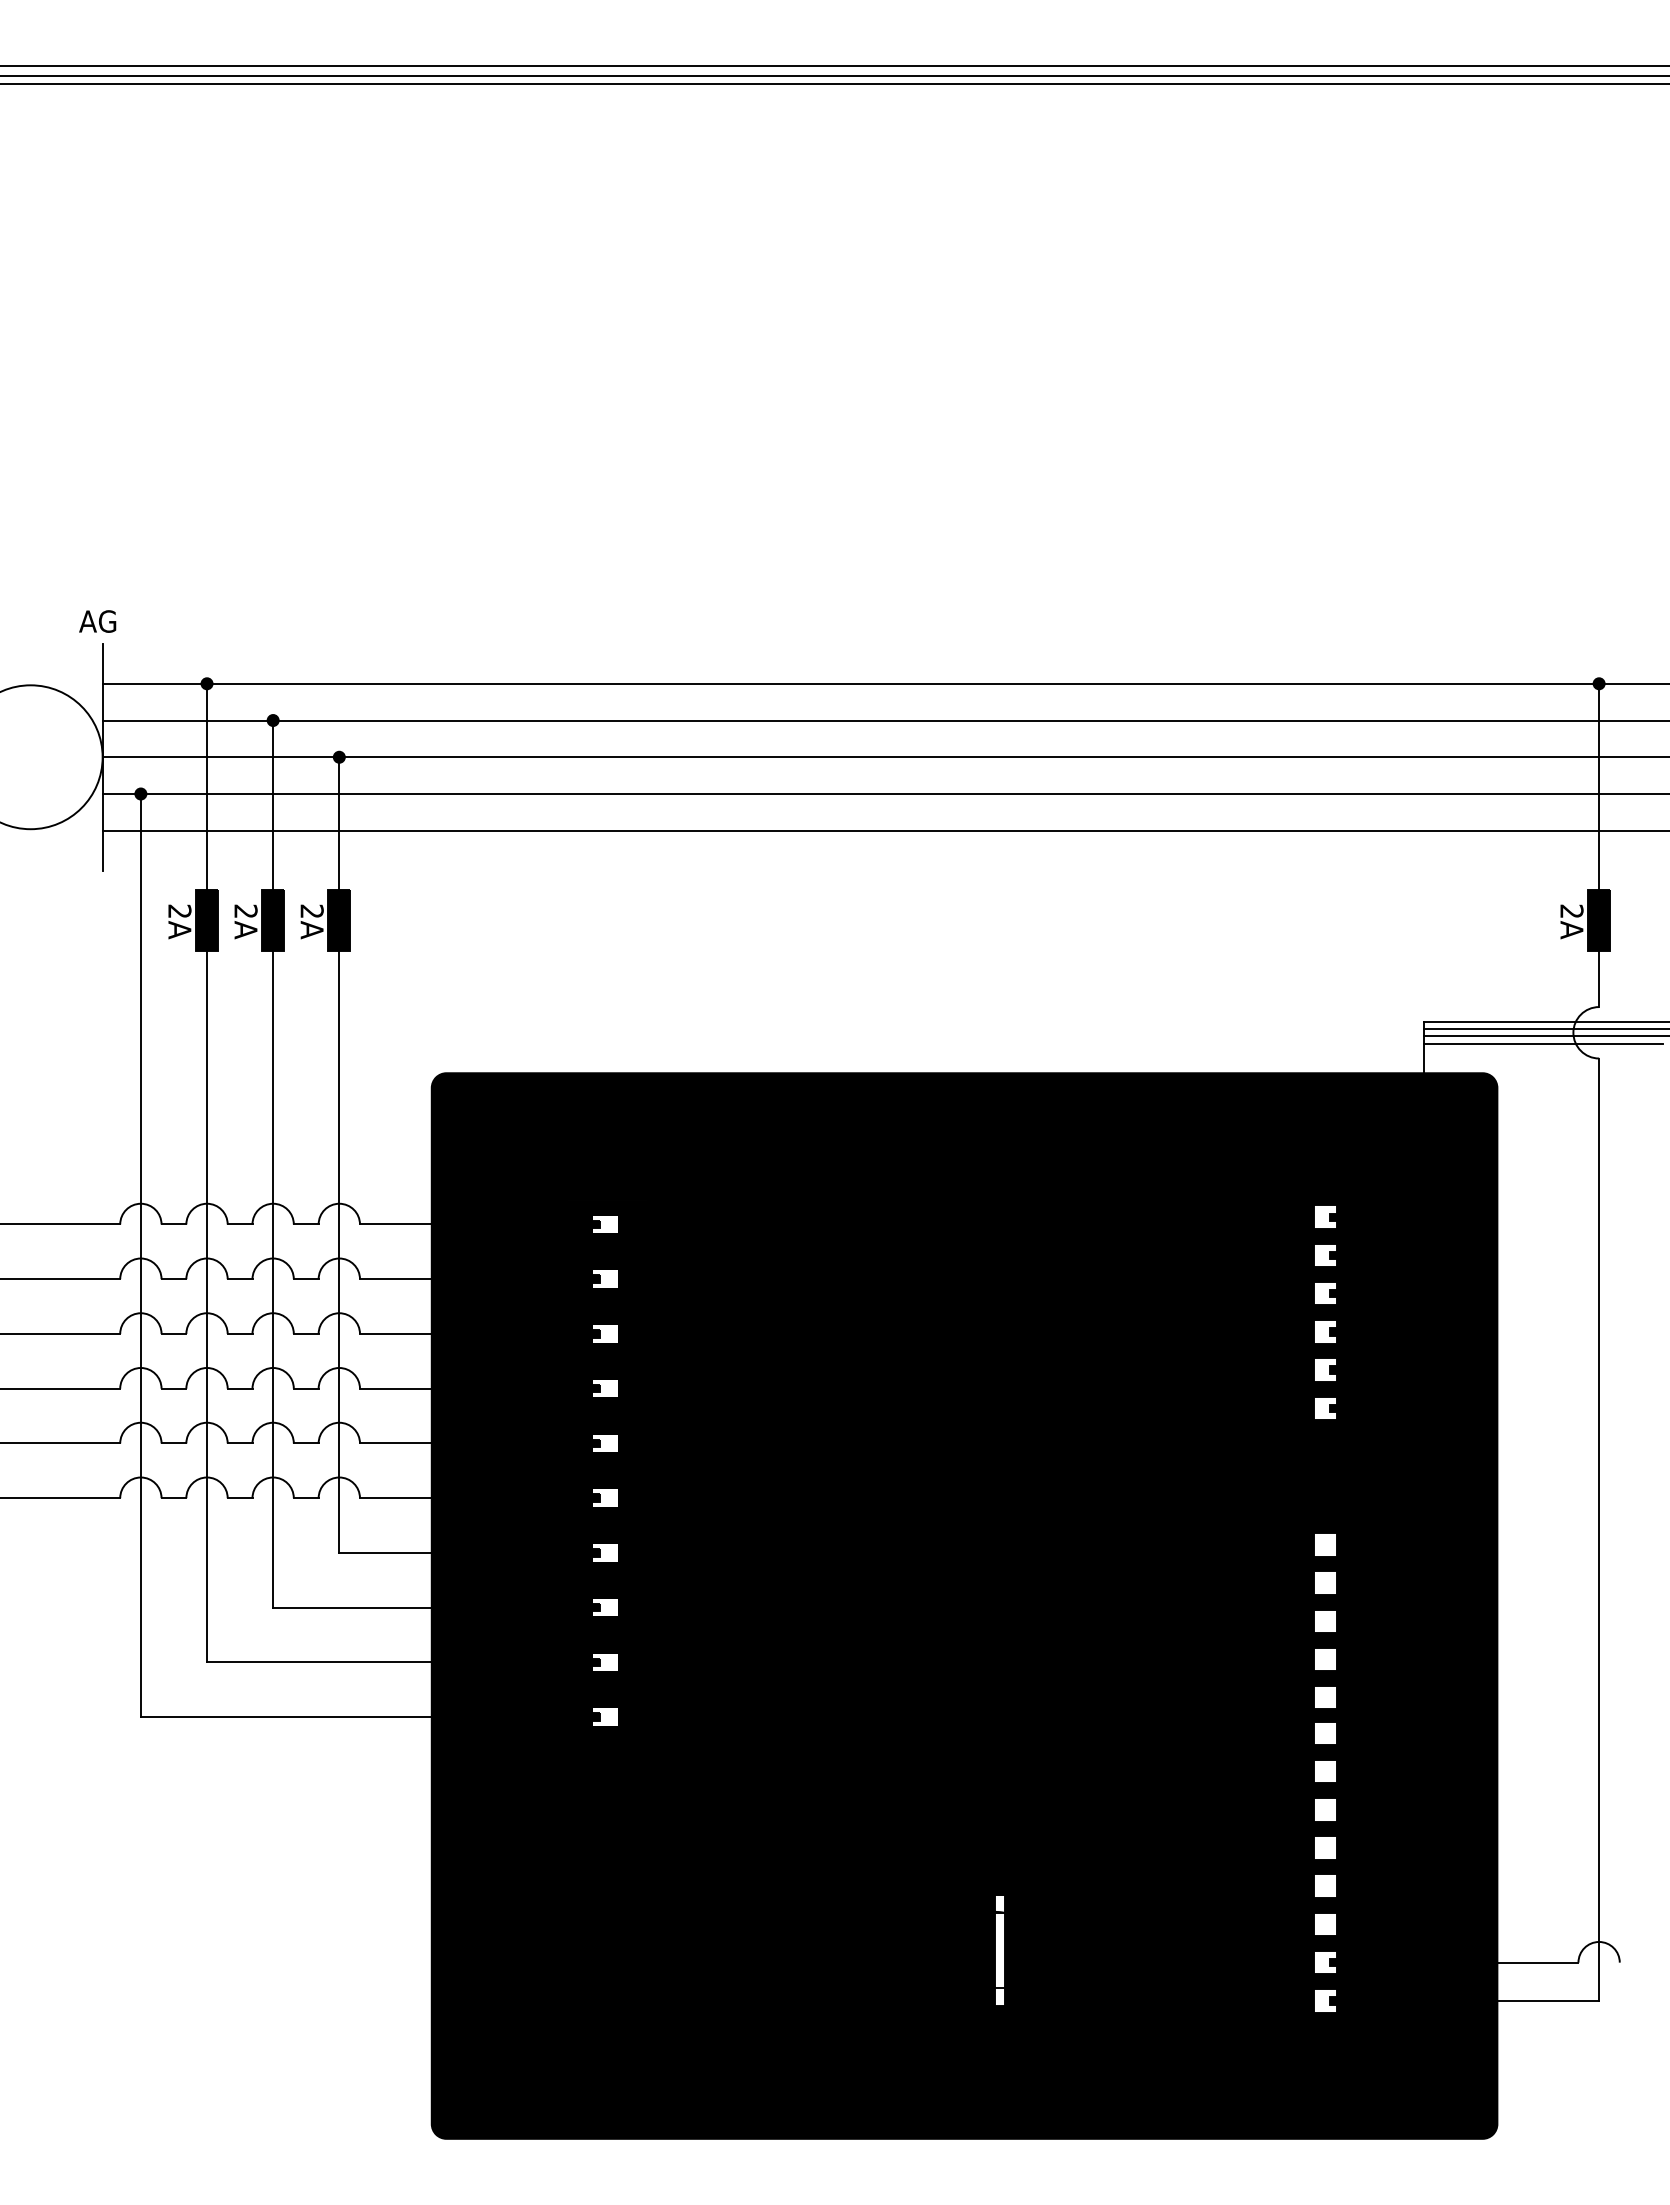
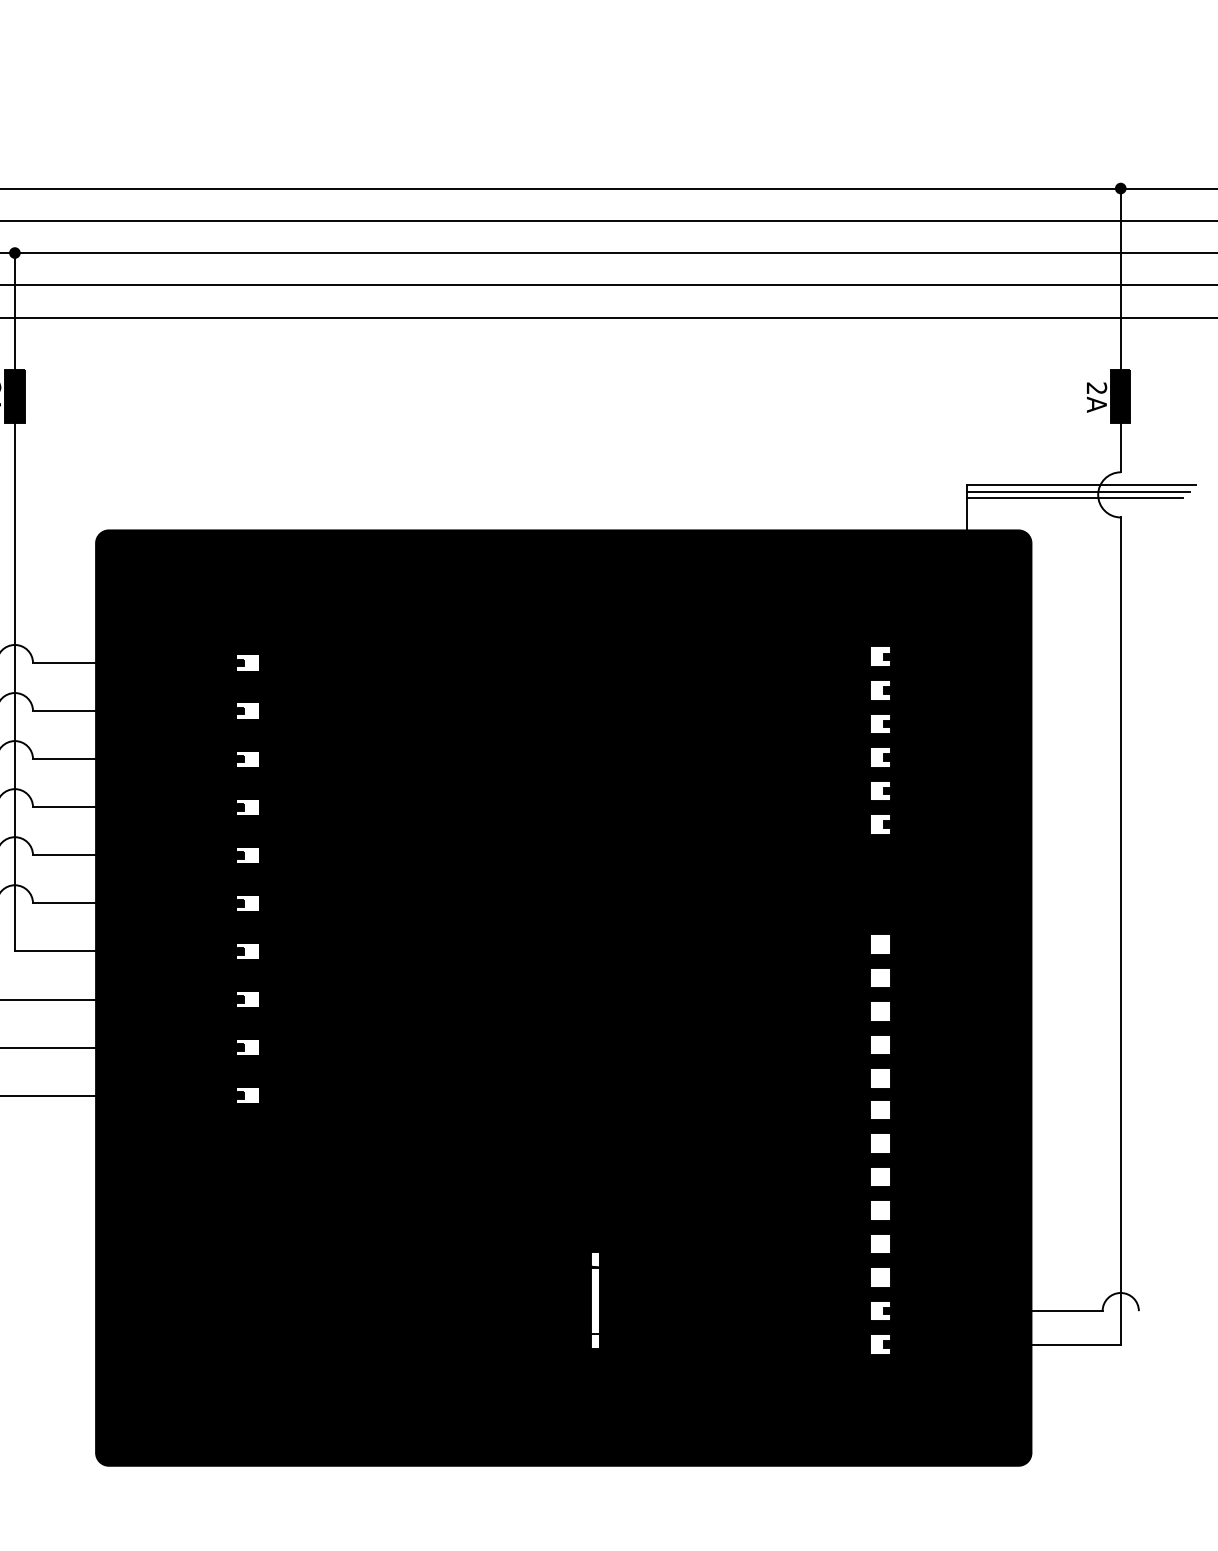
line: (1542, 1043) -> (1071, 504), removed

